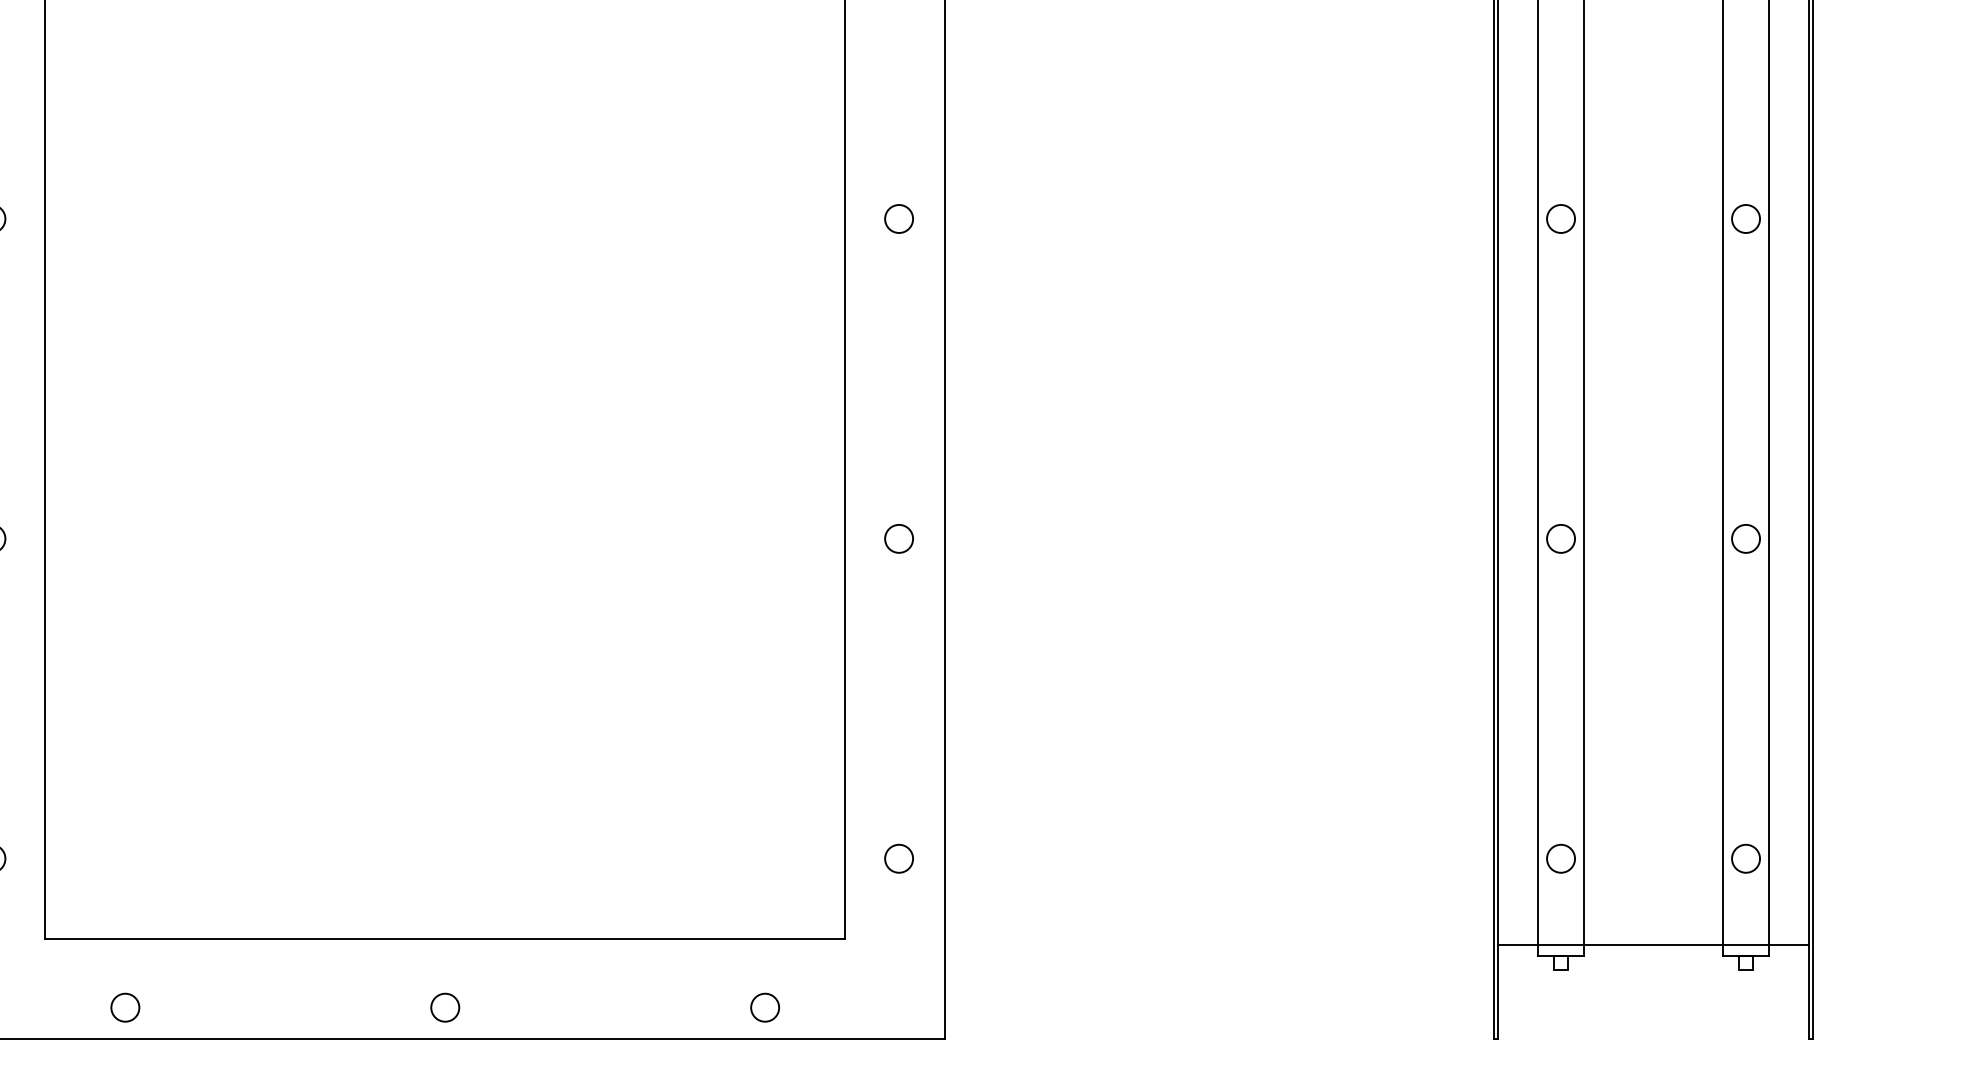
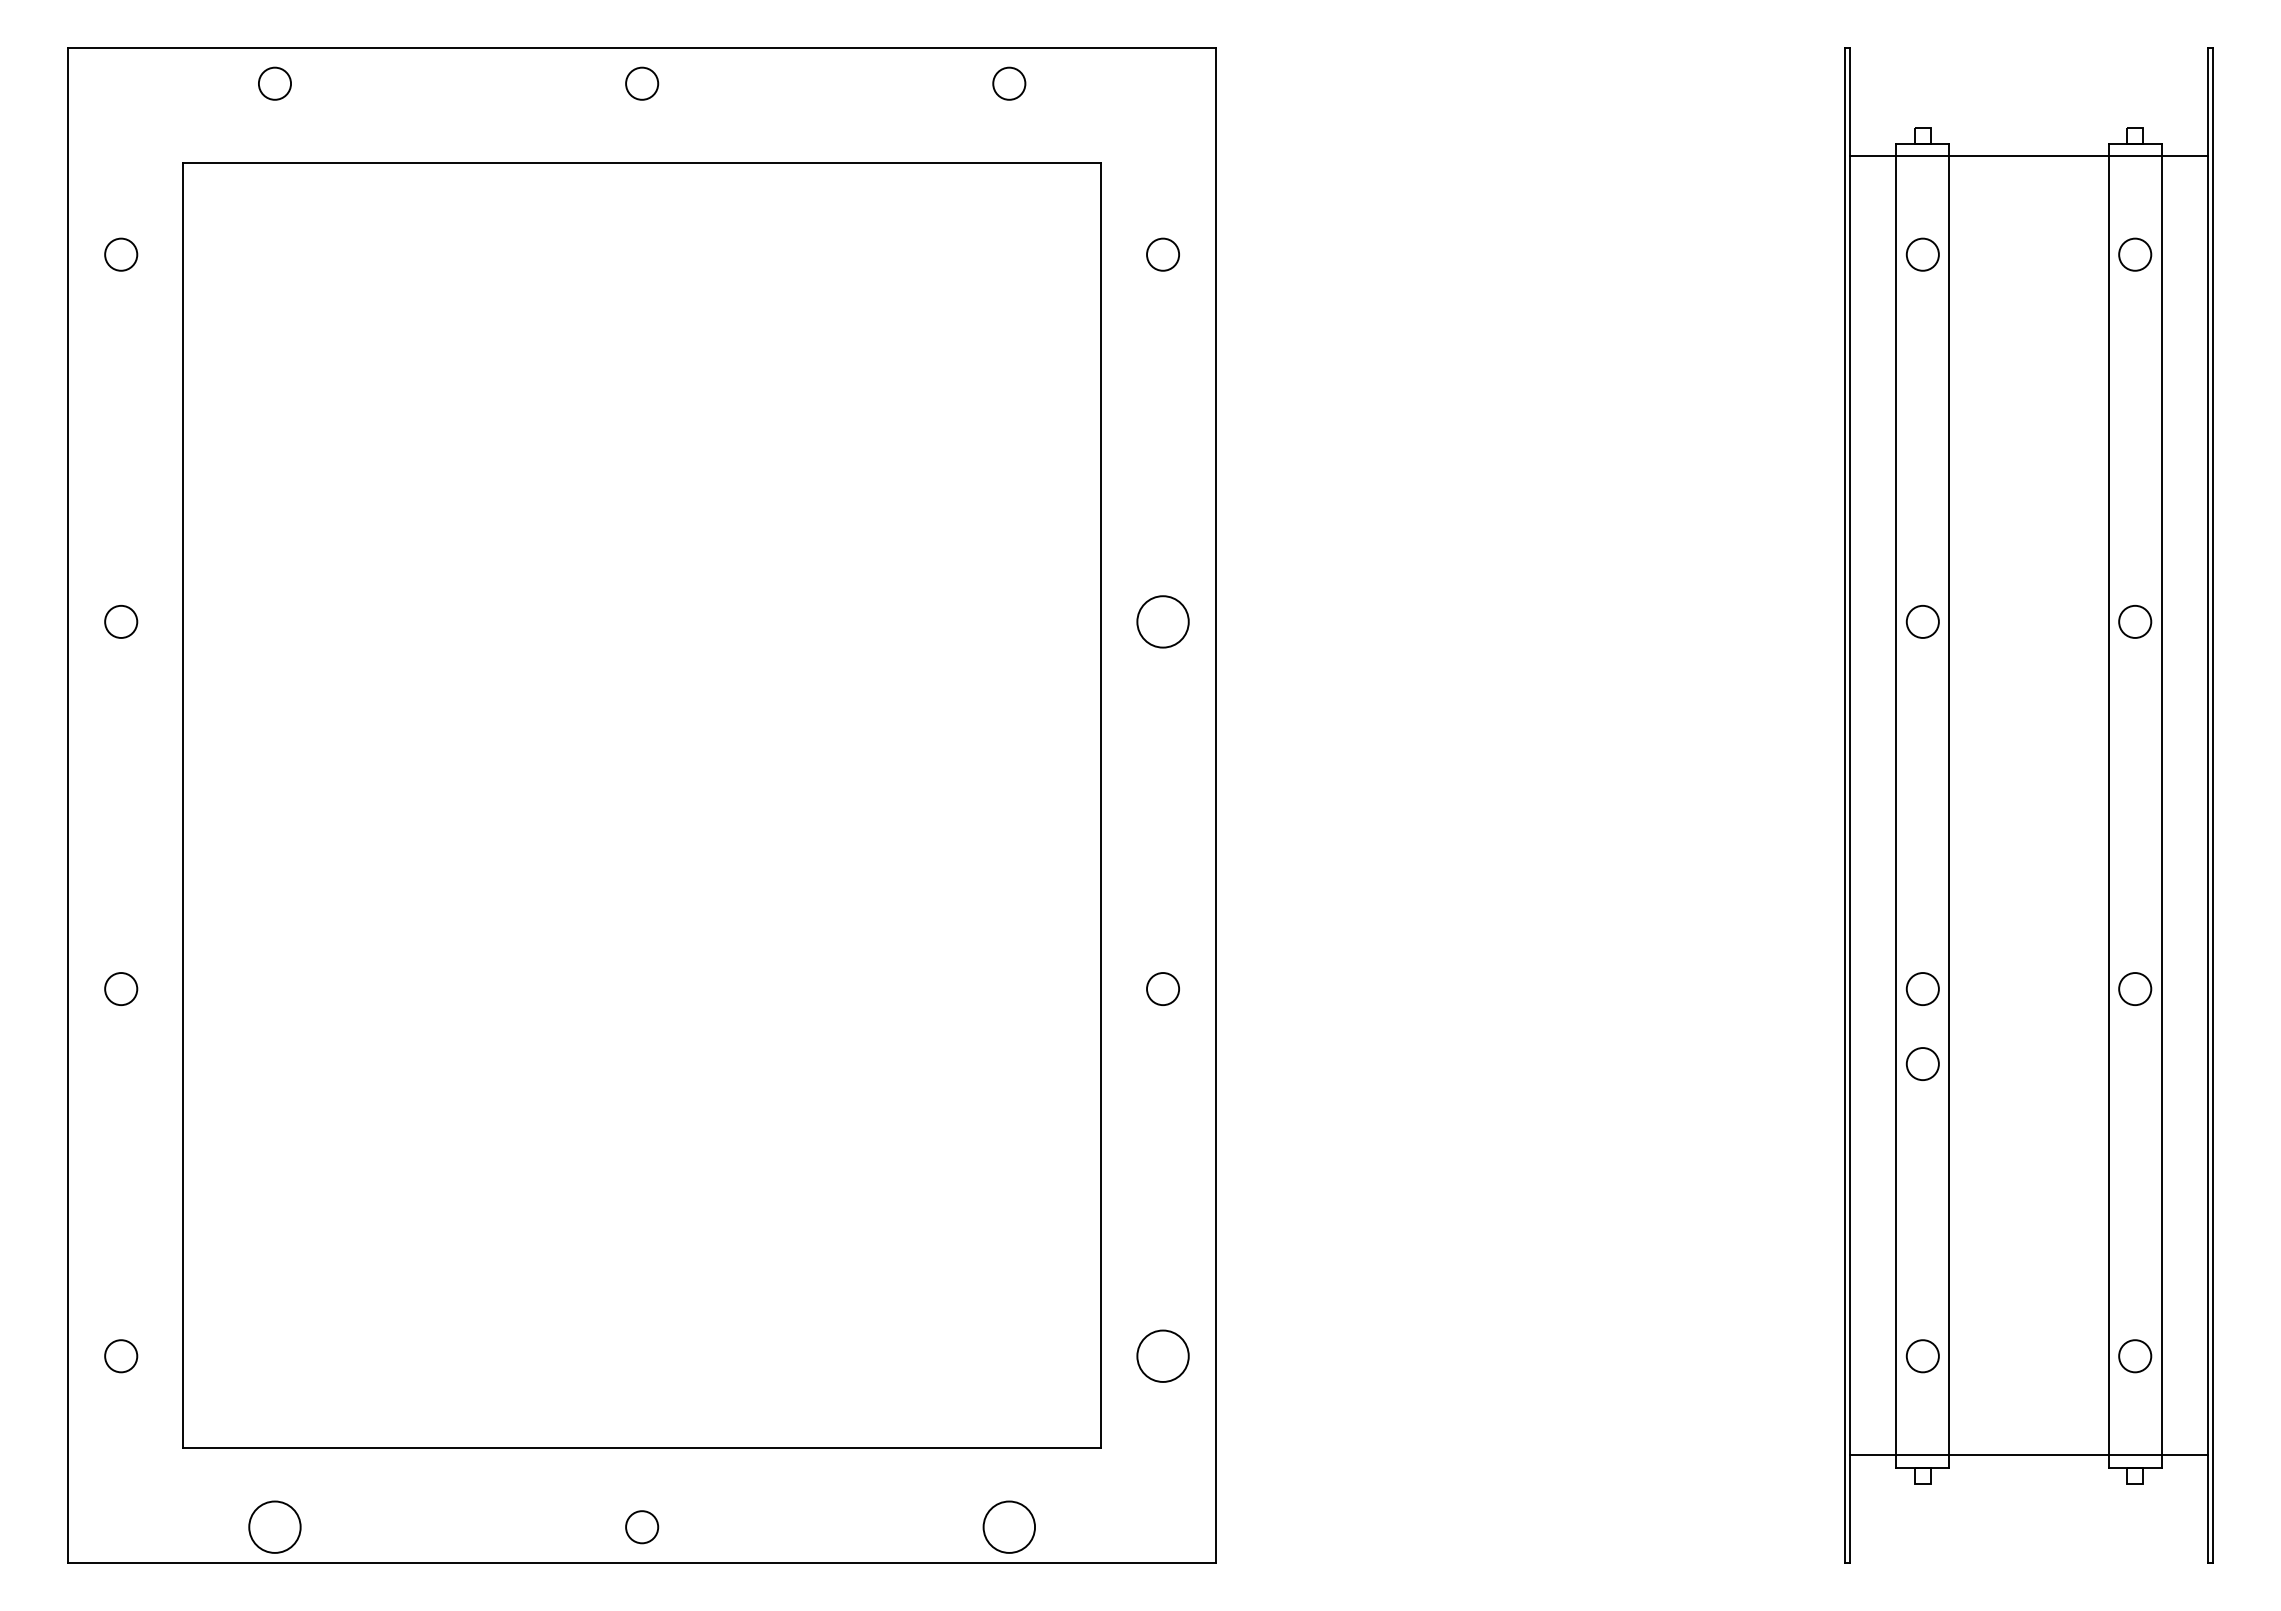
circle: (899, 218) -> (1163, 621), size x1.6
circle: (1560, 603) -> (1922, 1063), added
circle: (899, 858) -> (1163, 1356), size x1.6
circle: (124, 1007) -> (274, 1527), size x1.6
circle: (765, 1007) -> (1009, 1527), size x1.6

